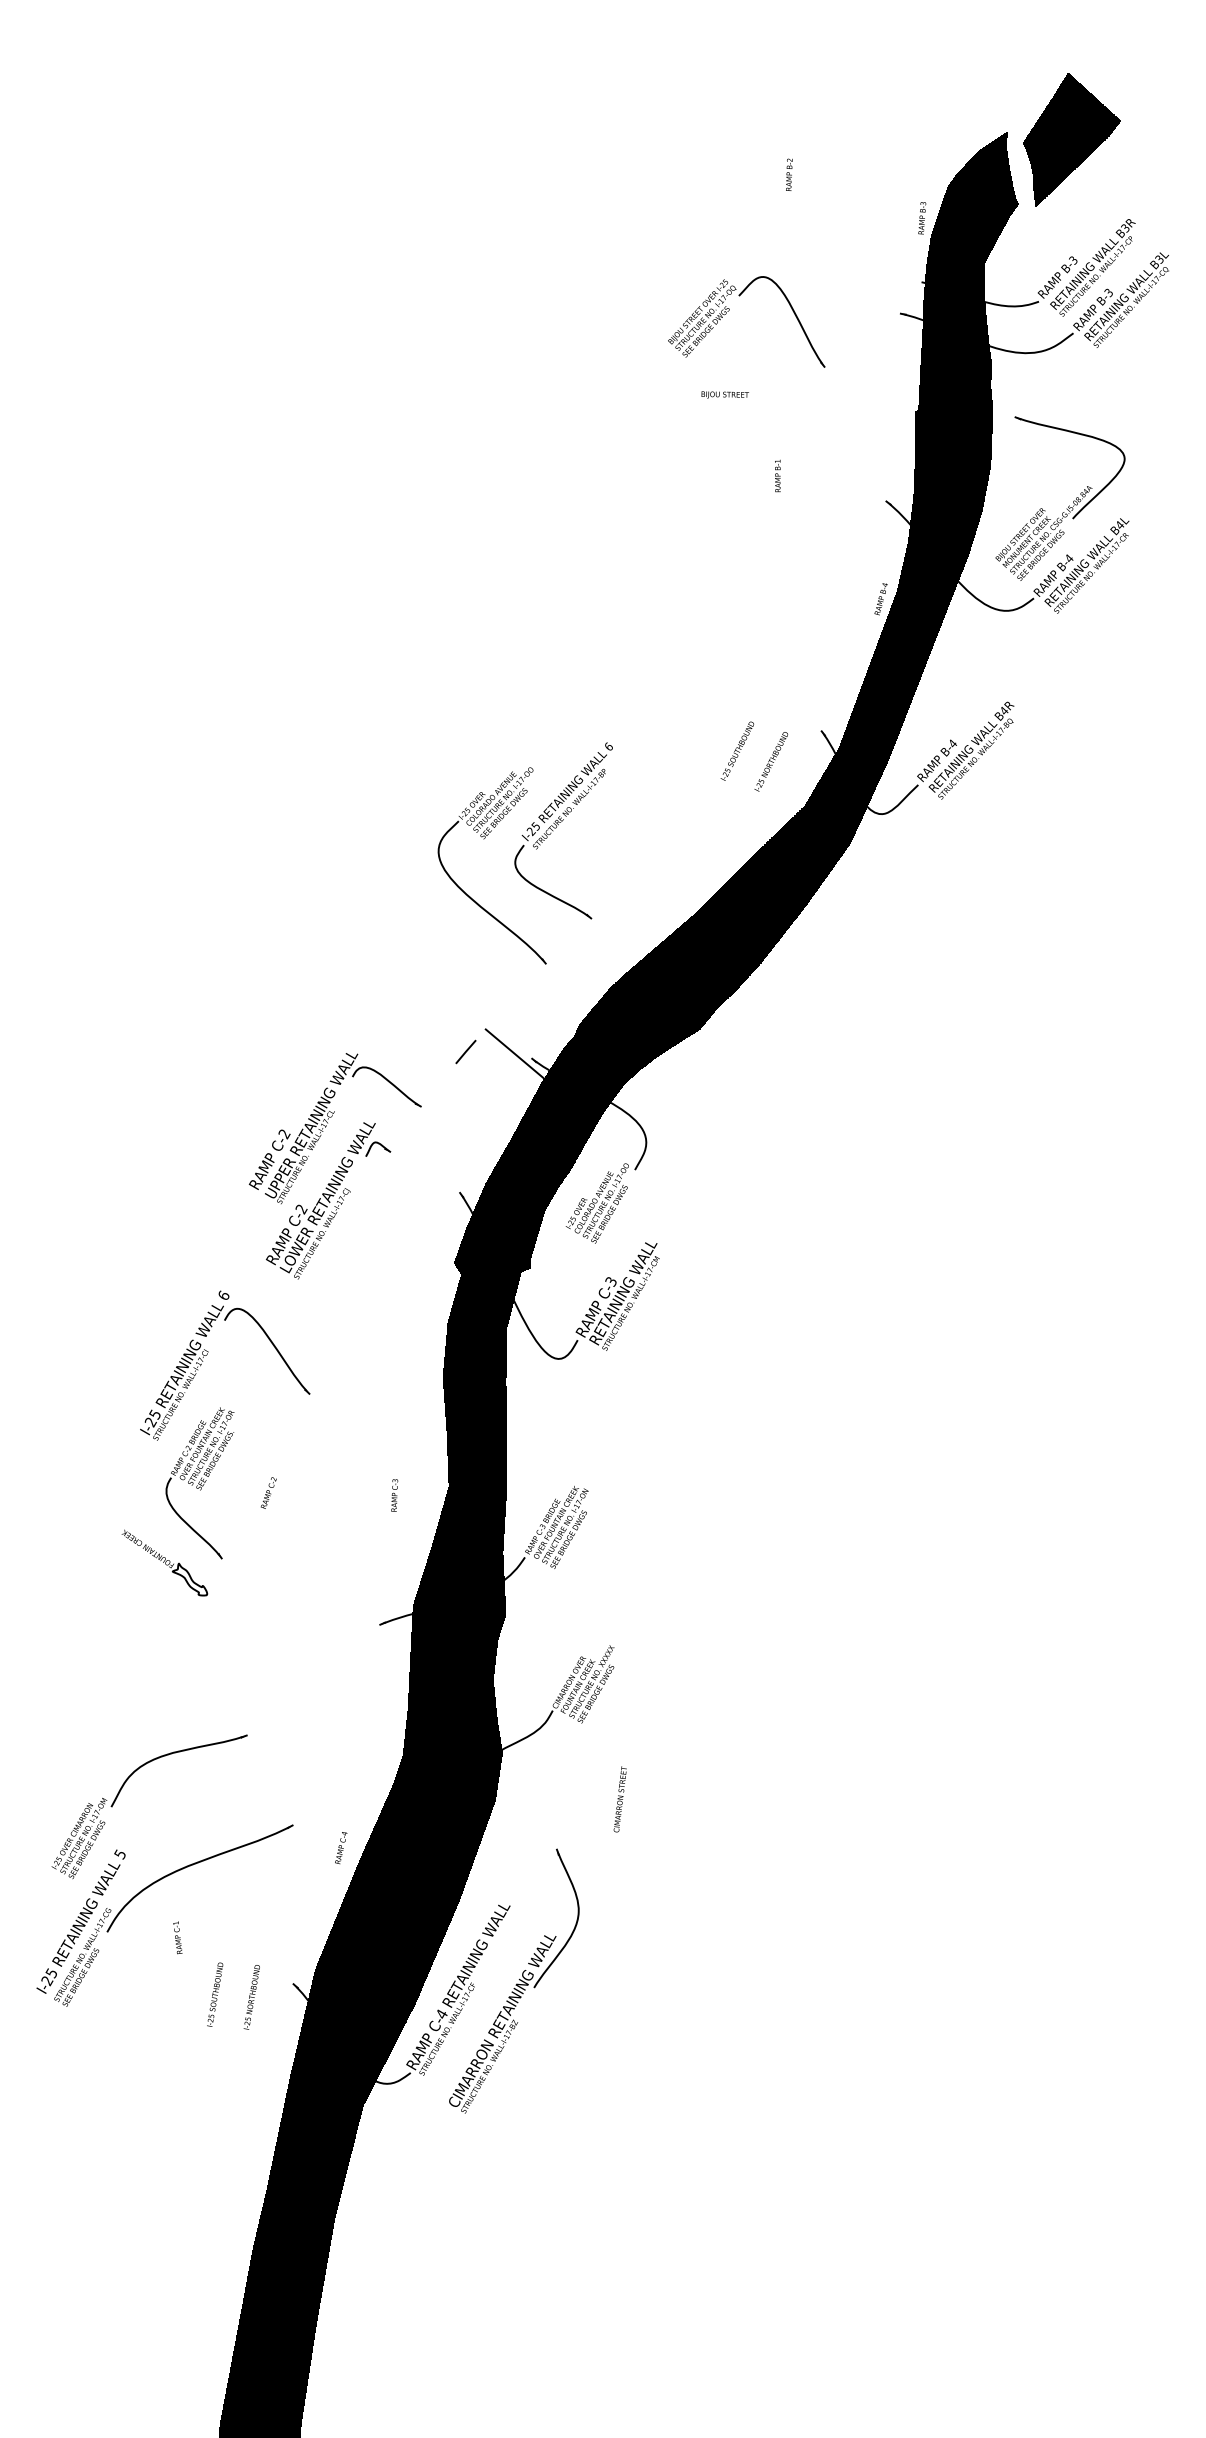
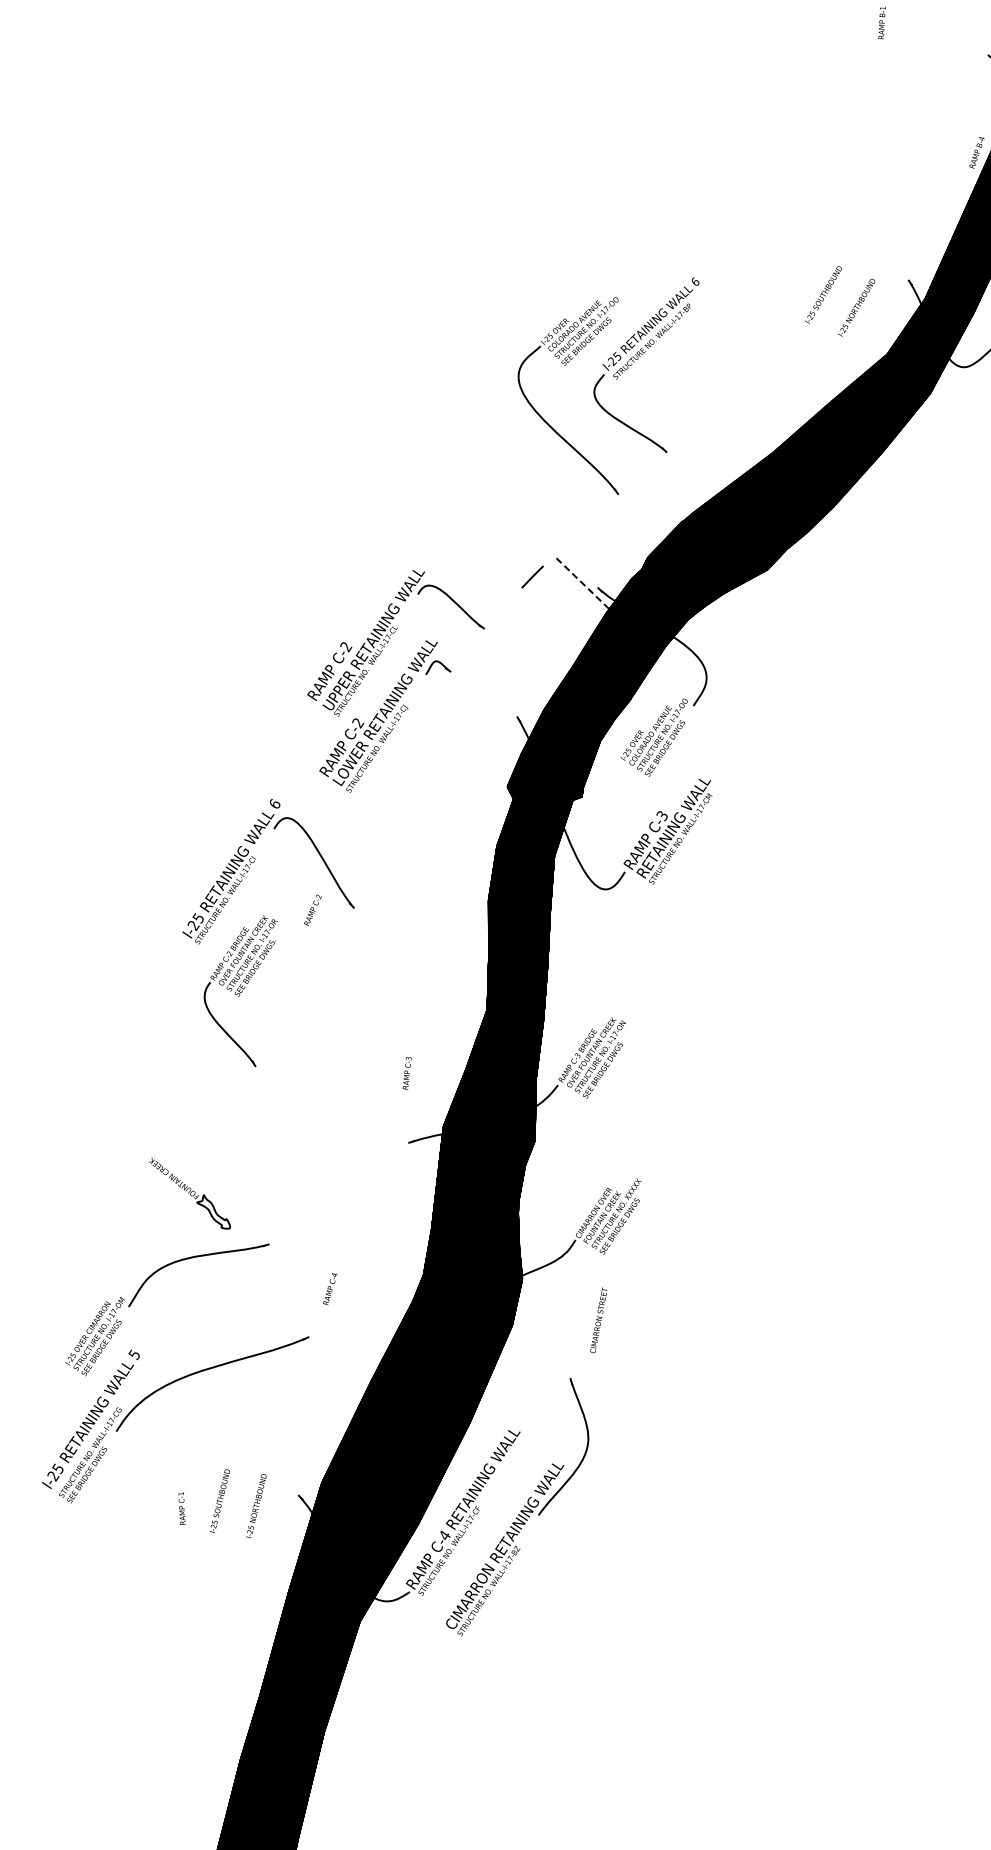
line: (514, 1053) -> (580, 581), solid -> dashed
text: (268, 1492) -> (312, 909), moved
text: (394, 1495) -> (407, 1073), moved
part: (164, 1562) -> (189, 1193), moved
text: (619, 1799) -> (598, 1320), moved
text: (341, 1848) -> (330, 1289), moved
text: (177, 1937) -> (181, 1508), moved

